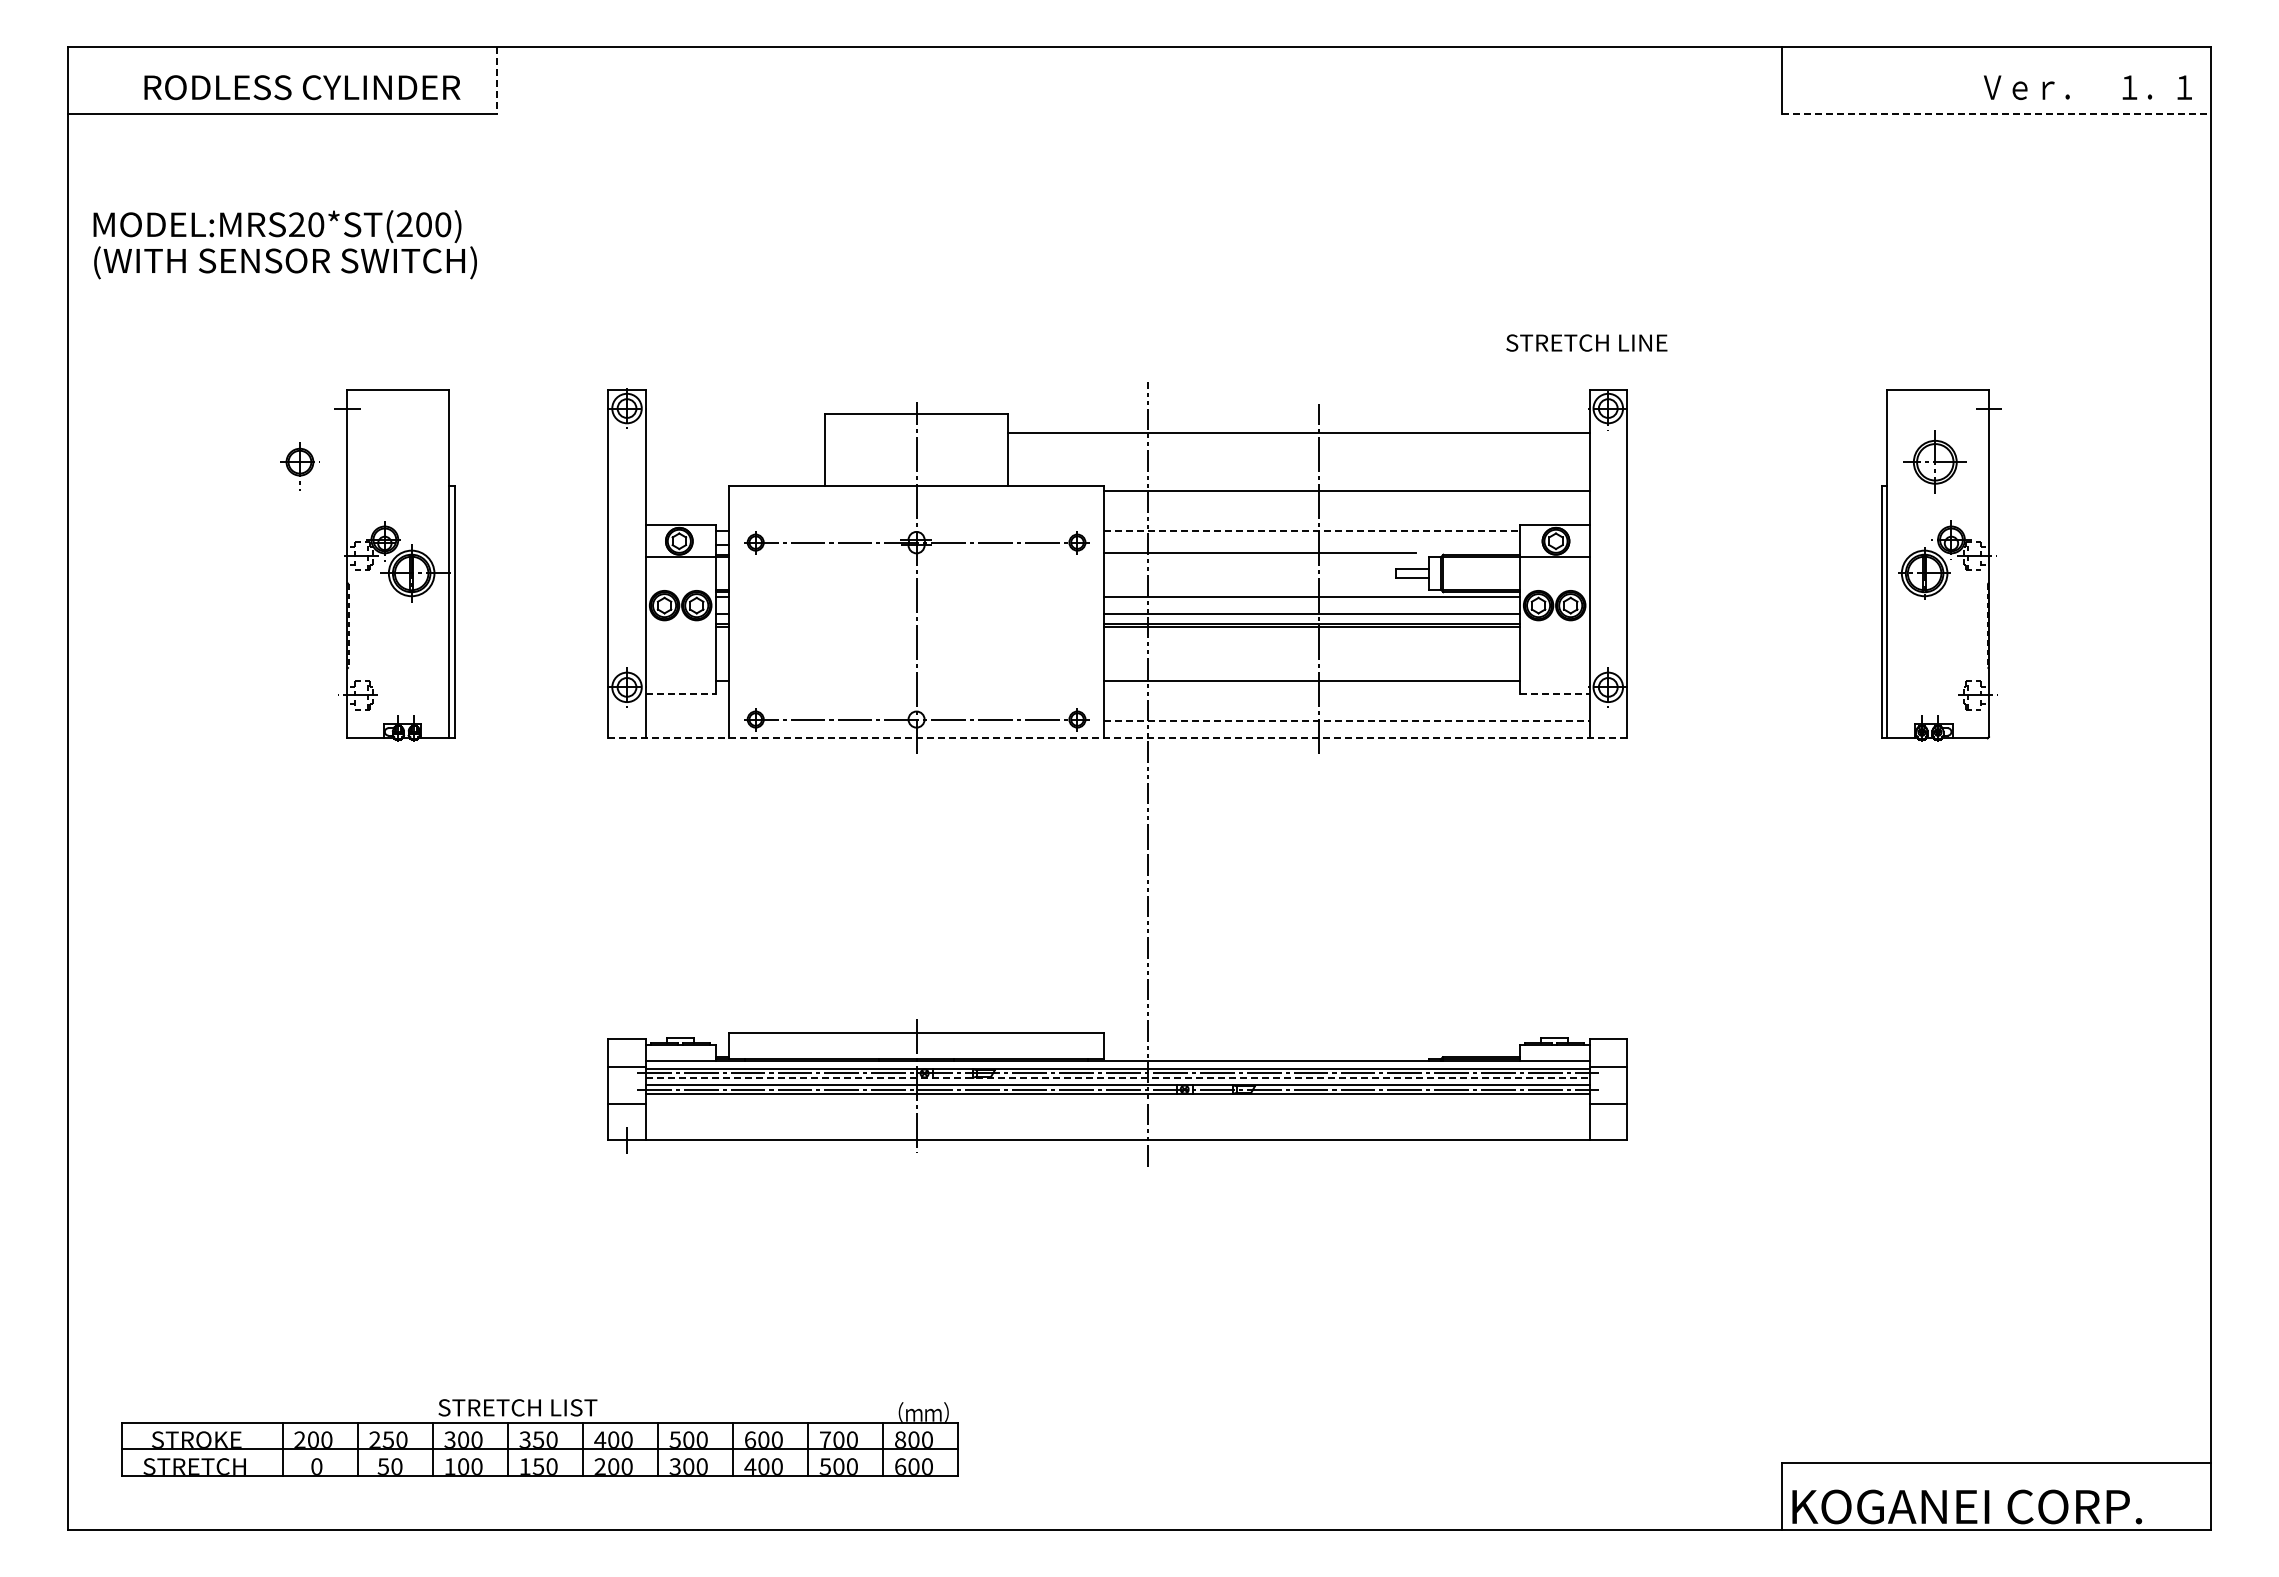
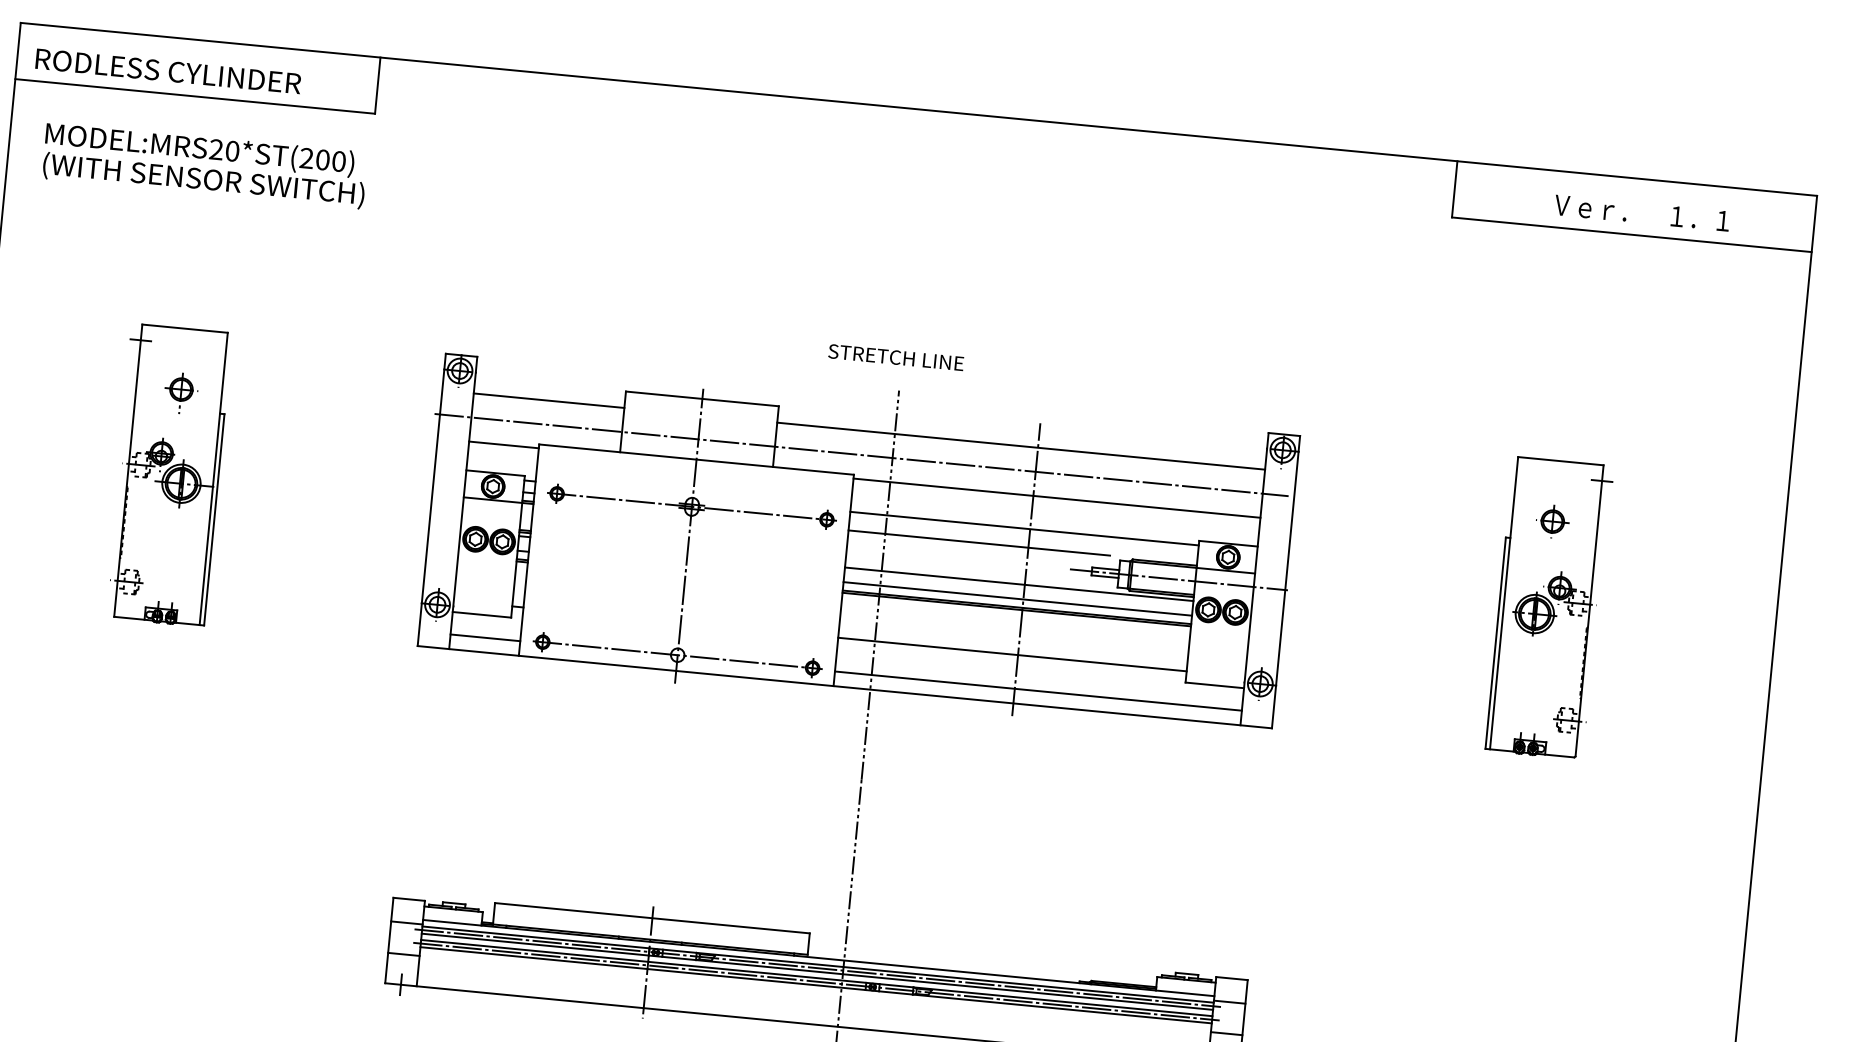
line: (497, 80) -> (377, 85), dashed -> solid
text: (302, 87) -> (168, 71), moved
text: (2087, 87) -> (1641, 213), moved
line: (1996, 114) -> (1632, 235), dashed -> solid
text: (284, 244) -> (204, 165), moved
text: (1586, 342) -> (895, 357), moved
line: (735, 433) -> (548, 400), added
part: (1935, 461) -> (1552, 521), size x0.62
line: (1110, 462) -> (861, 455), added
line: (686, 490) -> (503, 444), added
line: (1312, 530) -> (1024, 528), dashed -> solid
part: (394, 565) -> (167, 475), moved
line: (1500, 573) -> (1179, 579), added
line: (680, 694) -> (481, 615), dashed -> solid
line: (1554, 694) -> (1214, 685), dashed -> solid
line: (686, 720) -> (484, 637), added
line: (1346, 720) -> (1038, 690), dashed -> solid
line: (1118, 738) -> (845, 687), dashed -> solid
line: (1117, 1077) -> (817, 971), dashed -> solid

